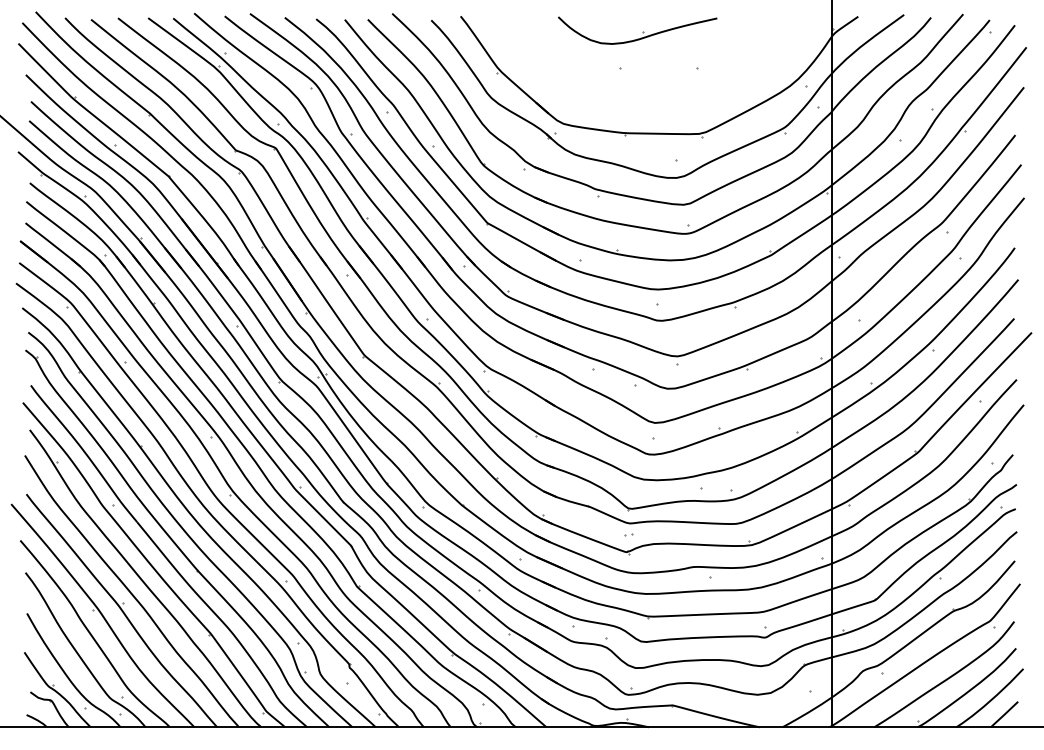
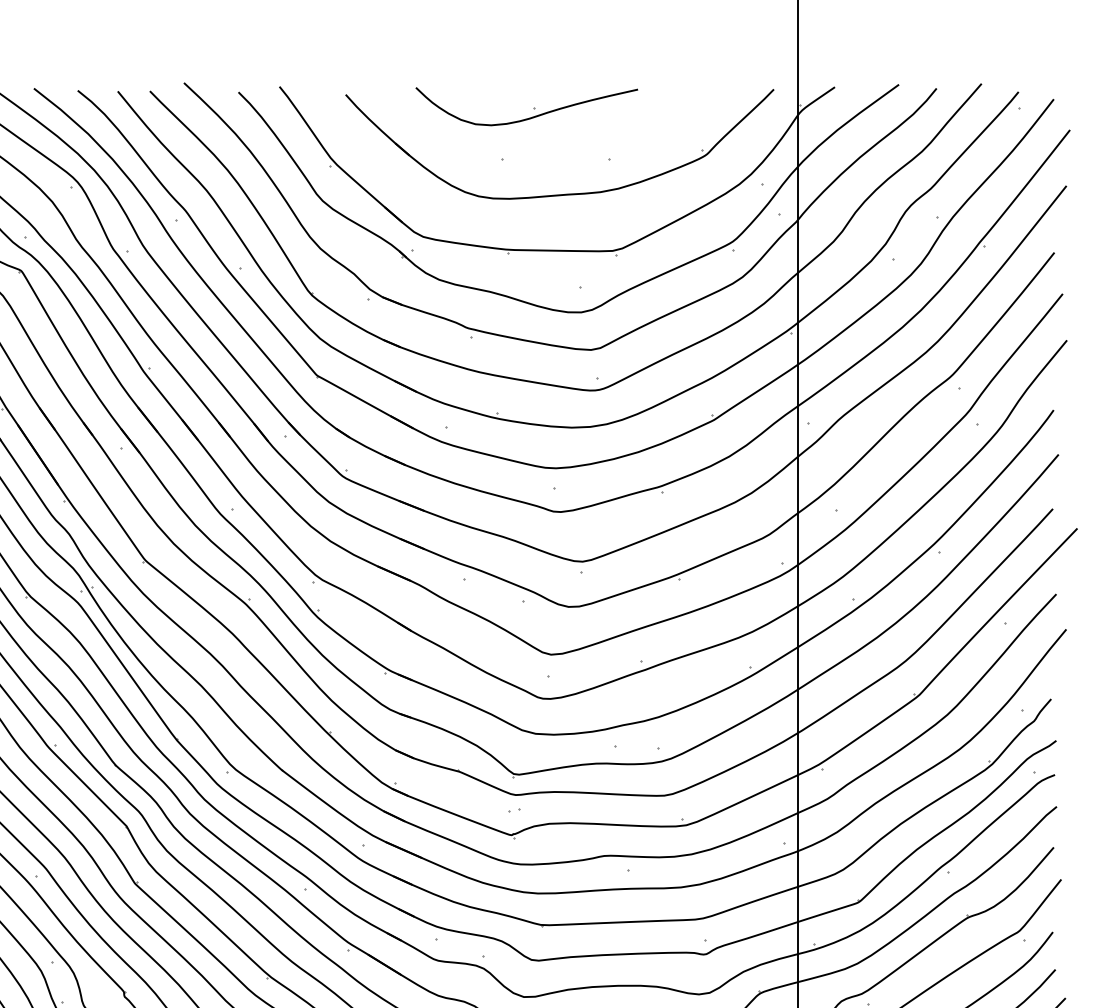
part: (664, 92) -> (564, 193), added

